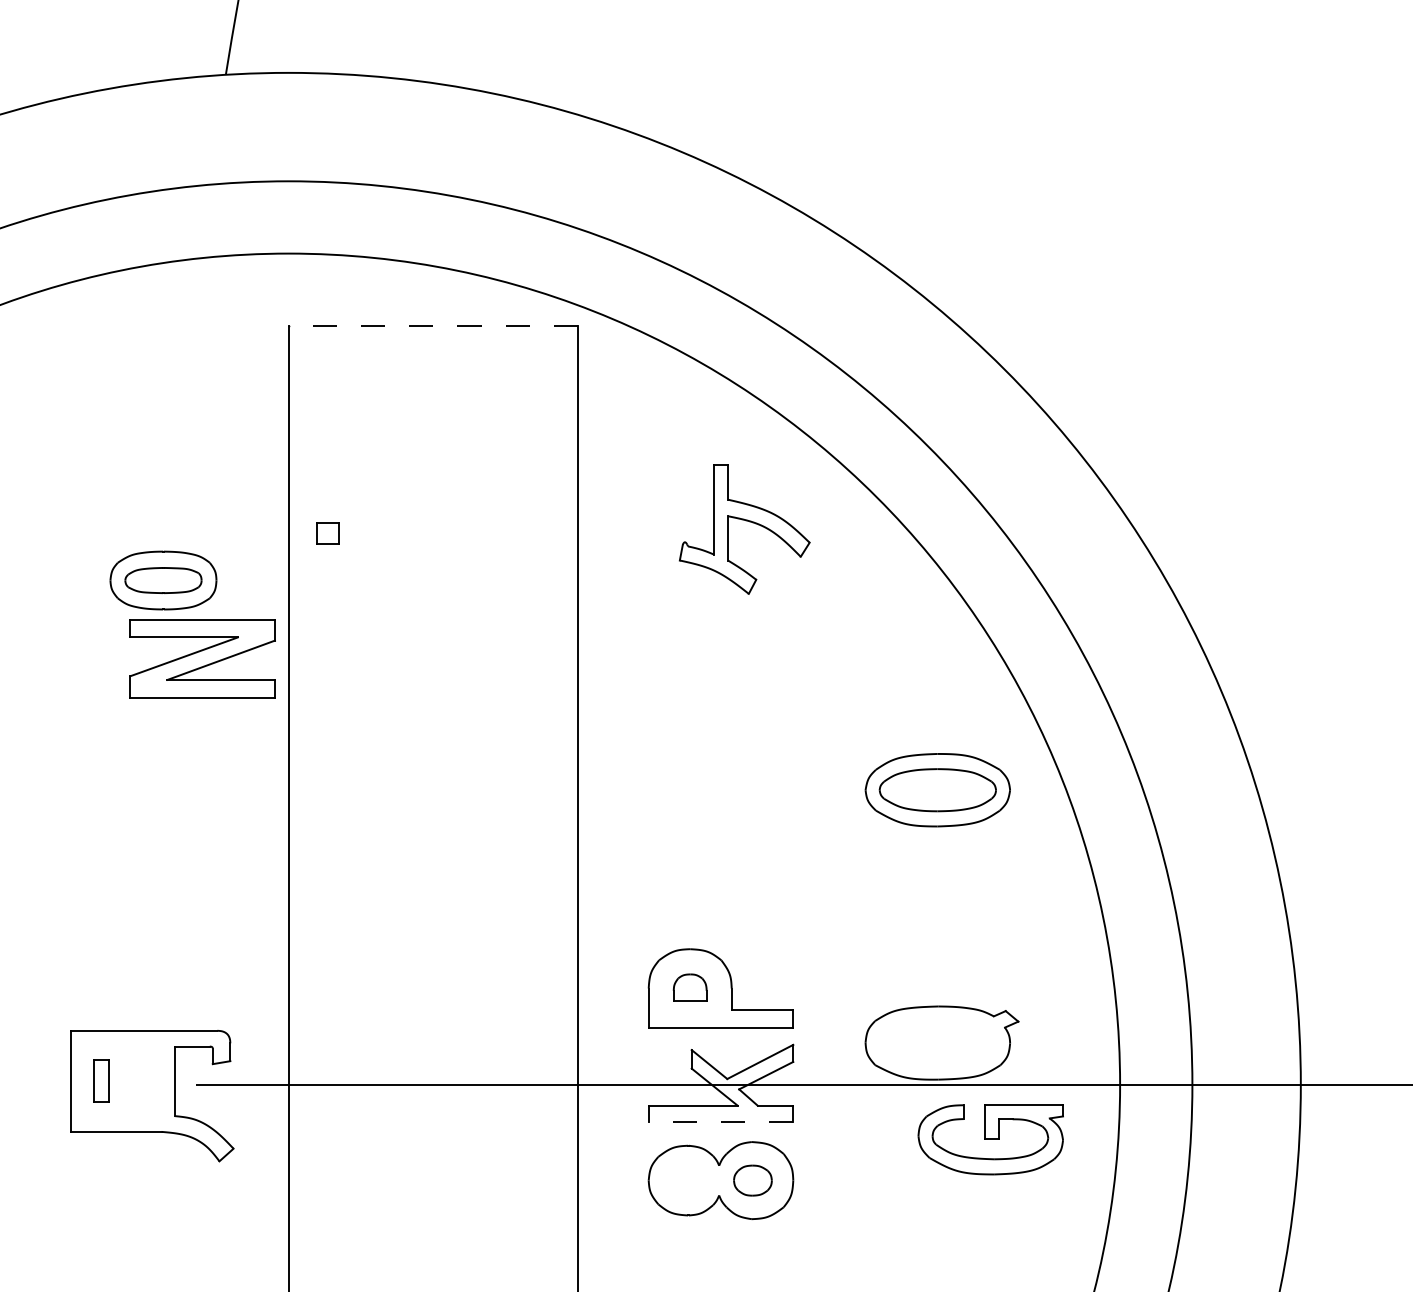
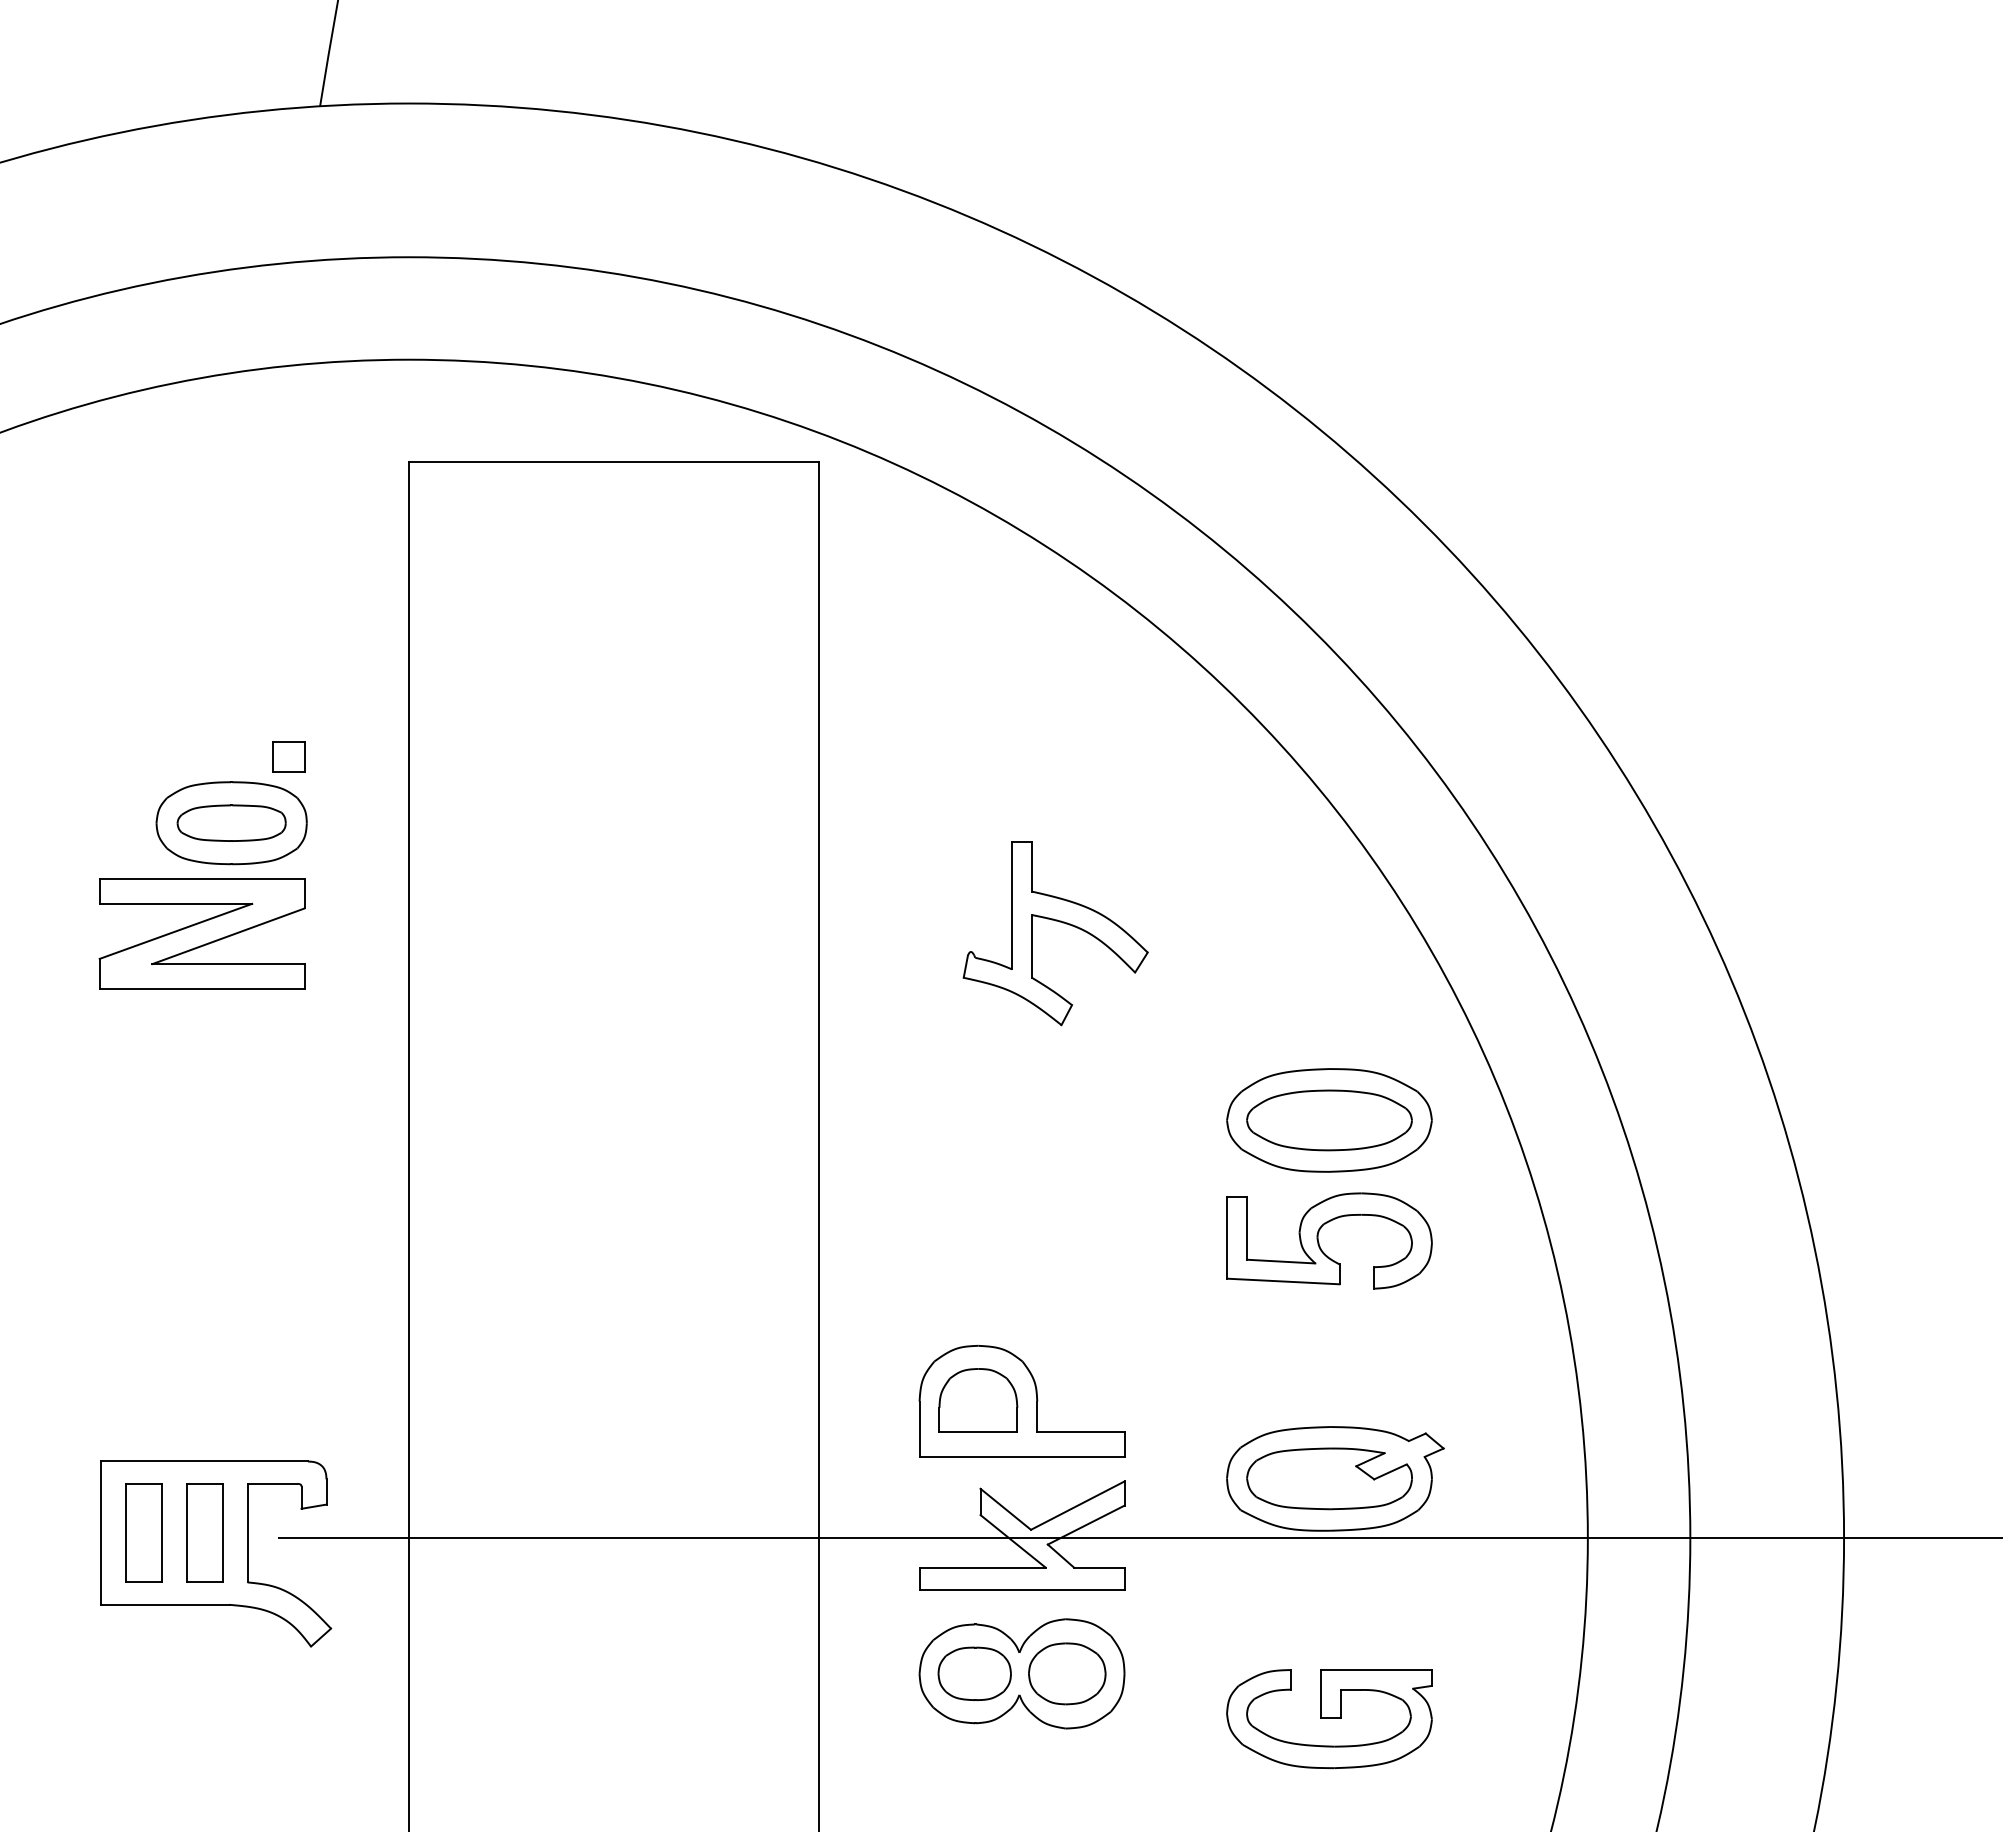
line: (433, 326) -> (614, 462), dashed -> solid
part: (747, 521) -> (1059, 922), moved
part: (327, 533) -> (288, 756), moved
part: (202, 658) -> (201, 933), moved
part: (930, 876) -> (1319, 1242), added
part: (690, 987) -> (978, 1400), size x1.67
part: (937, 1042) -> (1329, 1478), added
part: (101, 1080) -> (143, 1532), size x1.67
part: (144, 1080) -> (204, 1532), added
line: (720, 1121) -> (1021, 1590), dashed -> solid
part: (990, 1140) -> (1329, 1719), moved
part: (687, 1180) -> (974, 1673), added
part: (753, 1180) -> (1067, 1673), size x1.43

